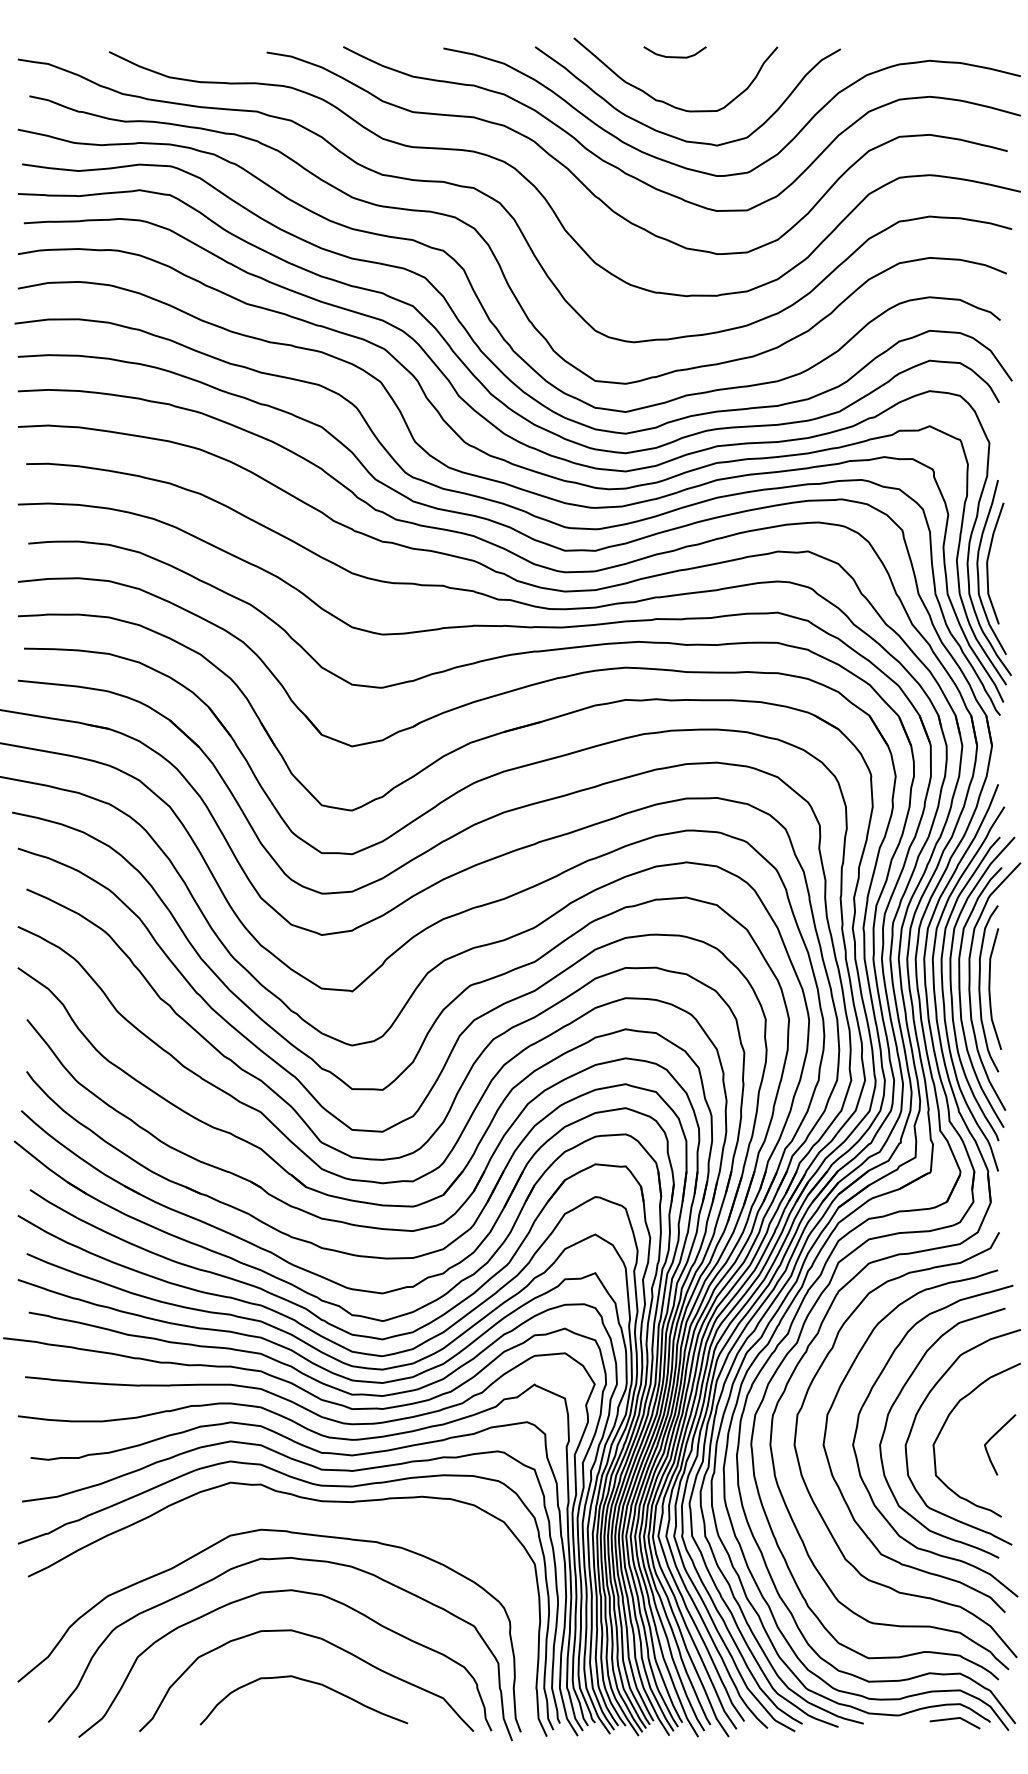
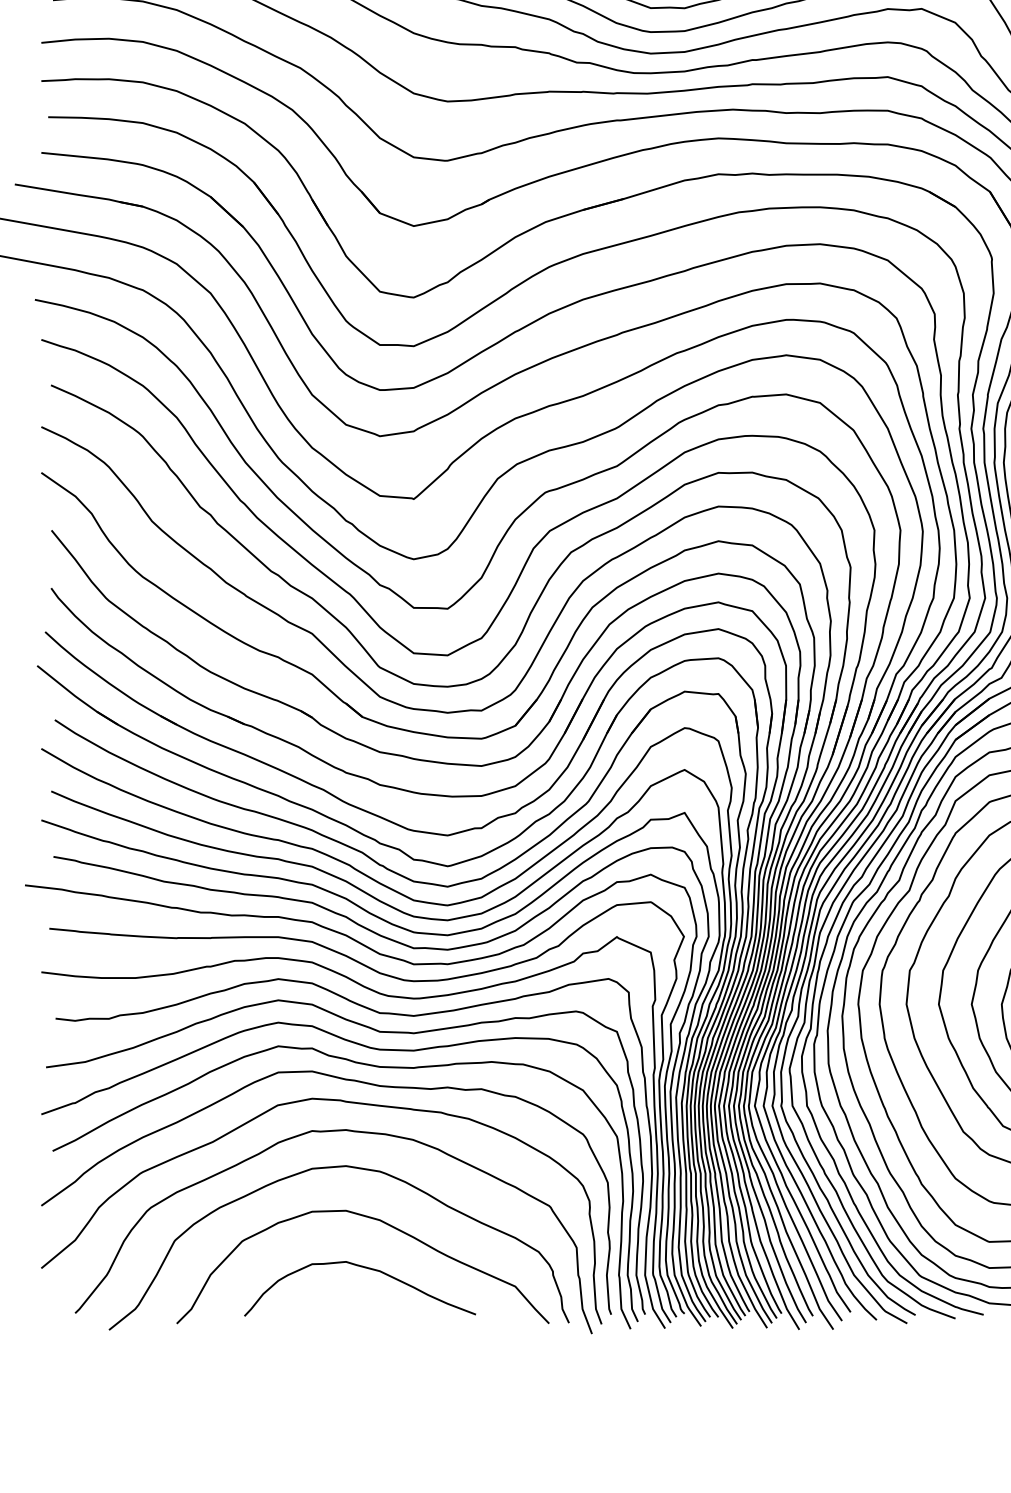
curve: (290, 1513) -> (345, 1080), added

